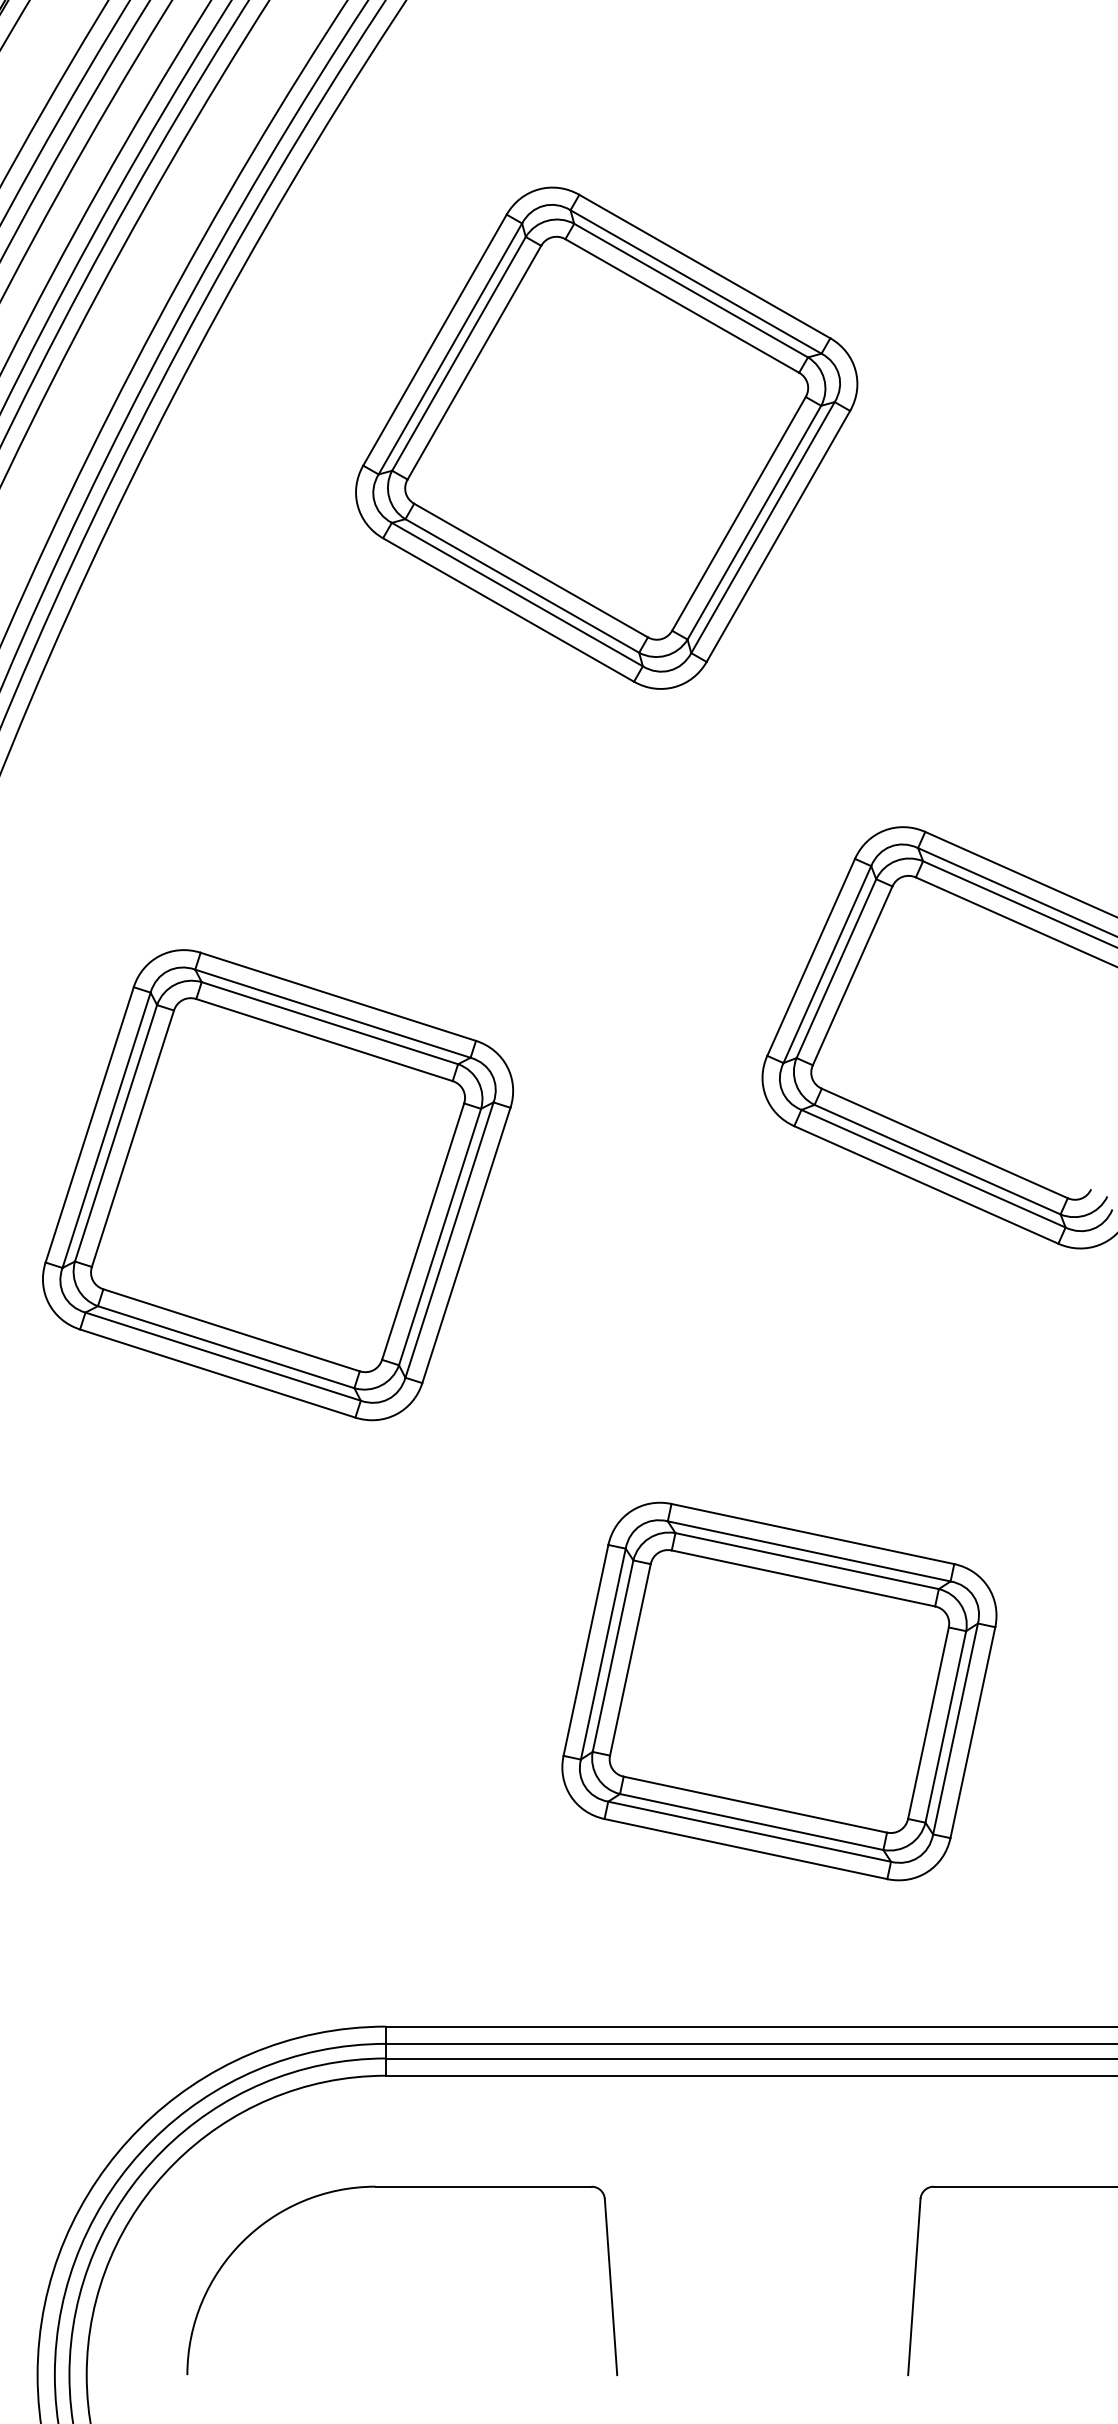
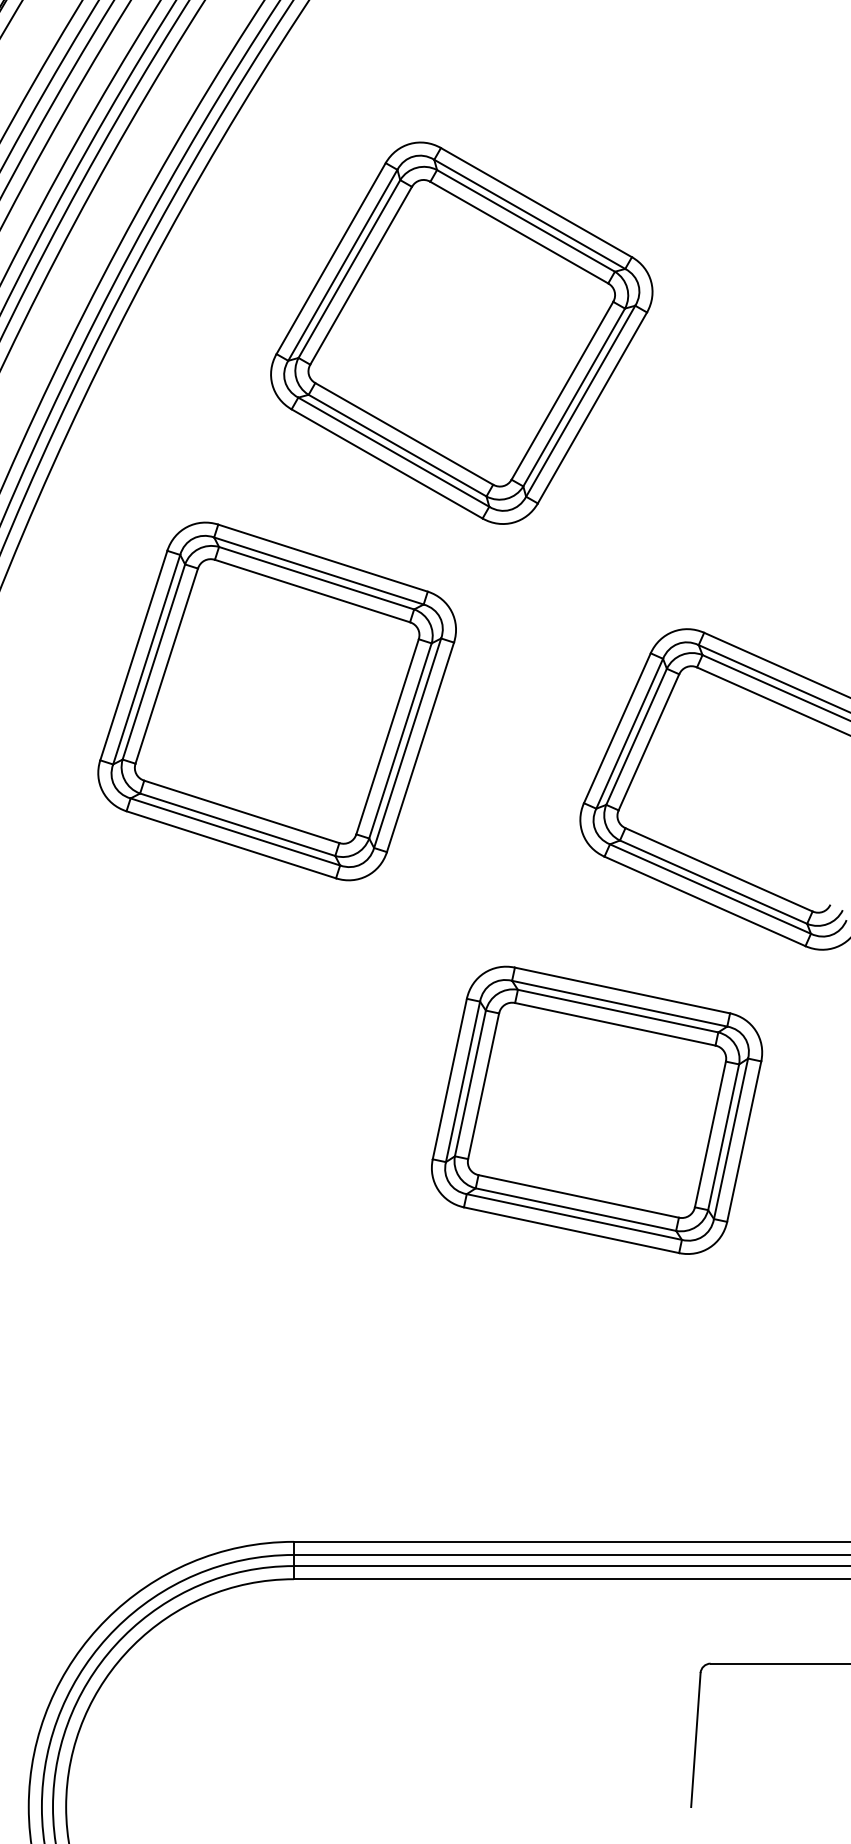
part: (278, 1185) -> (277, 701), moved
part: (779, 1691) -> (597, 1110), moved
part: (402, 2187) -> (306, 1664), removed

